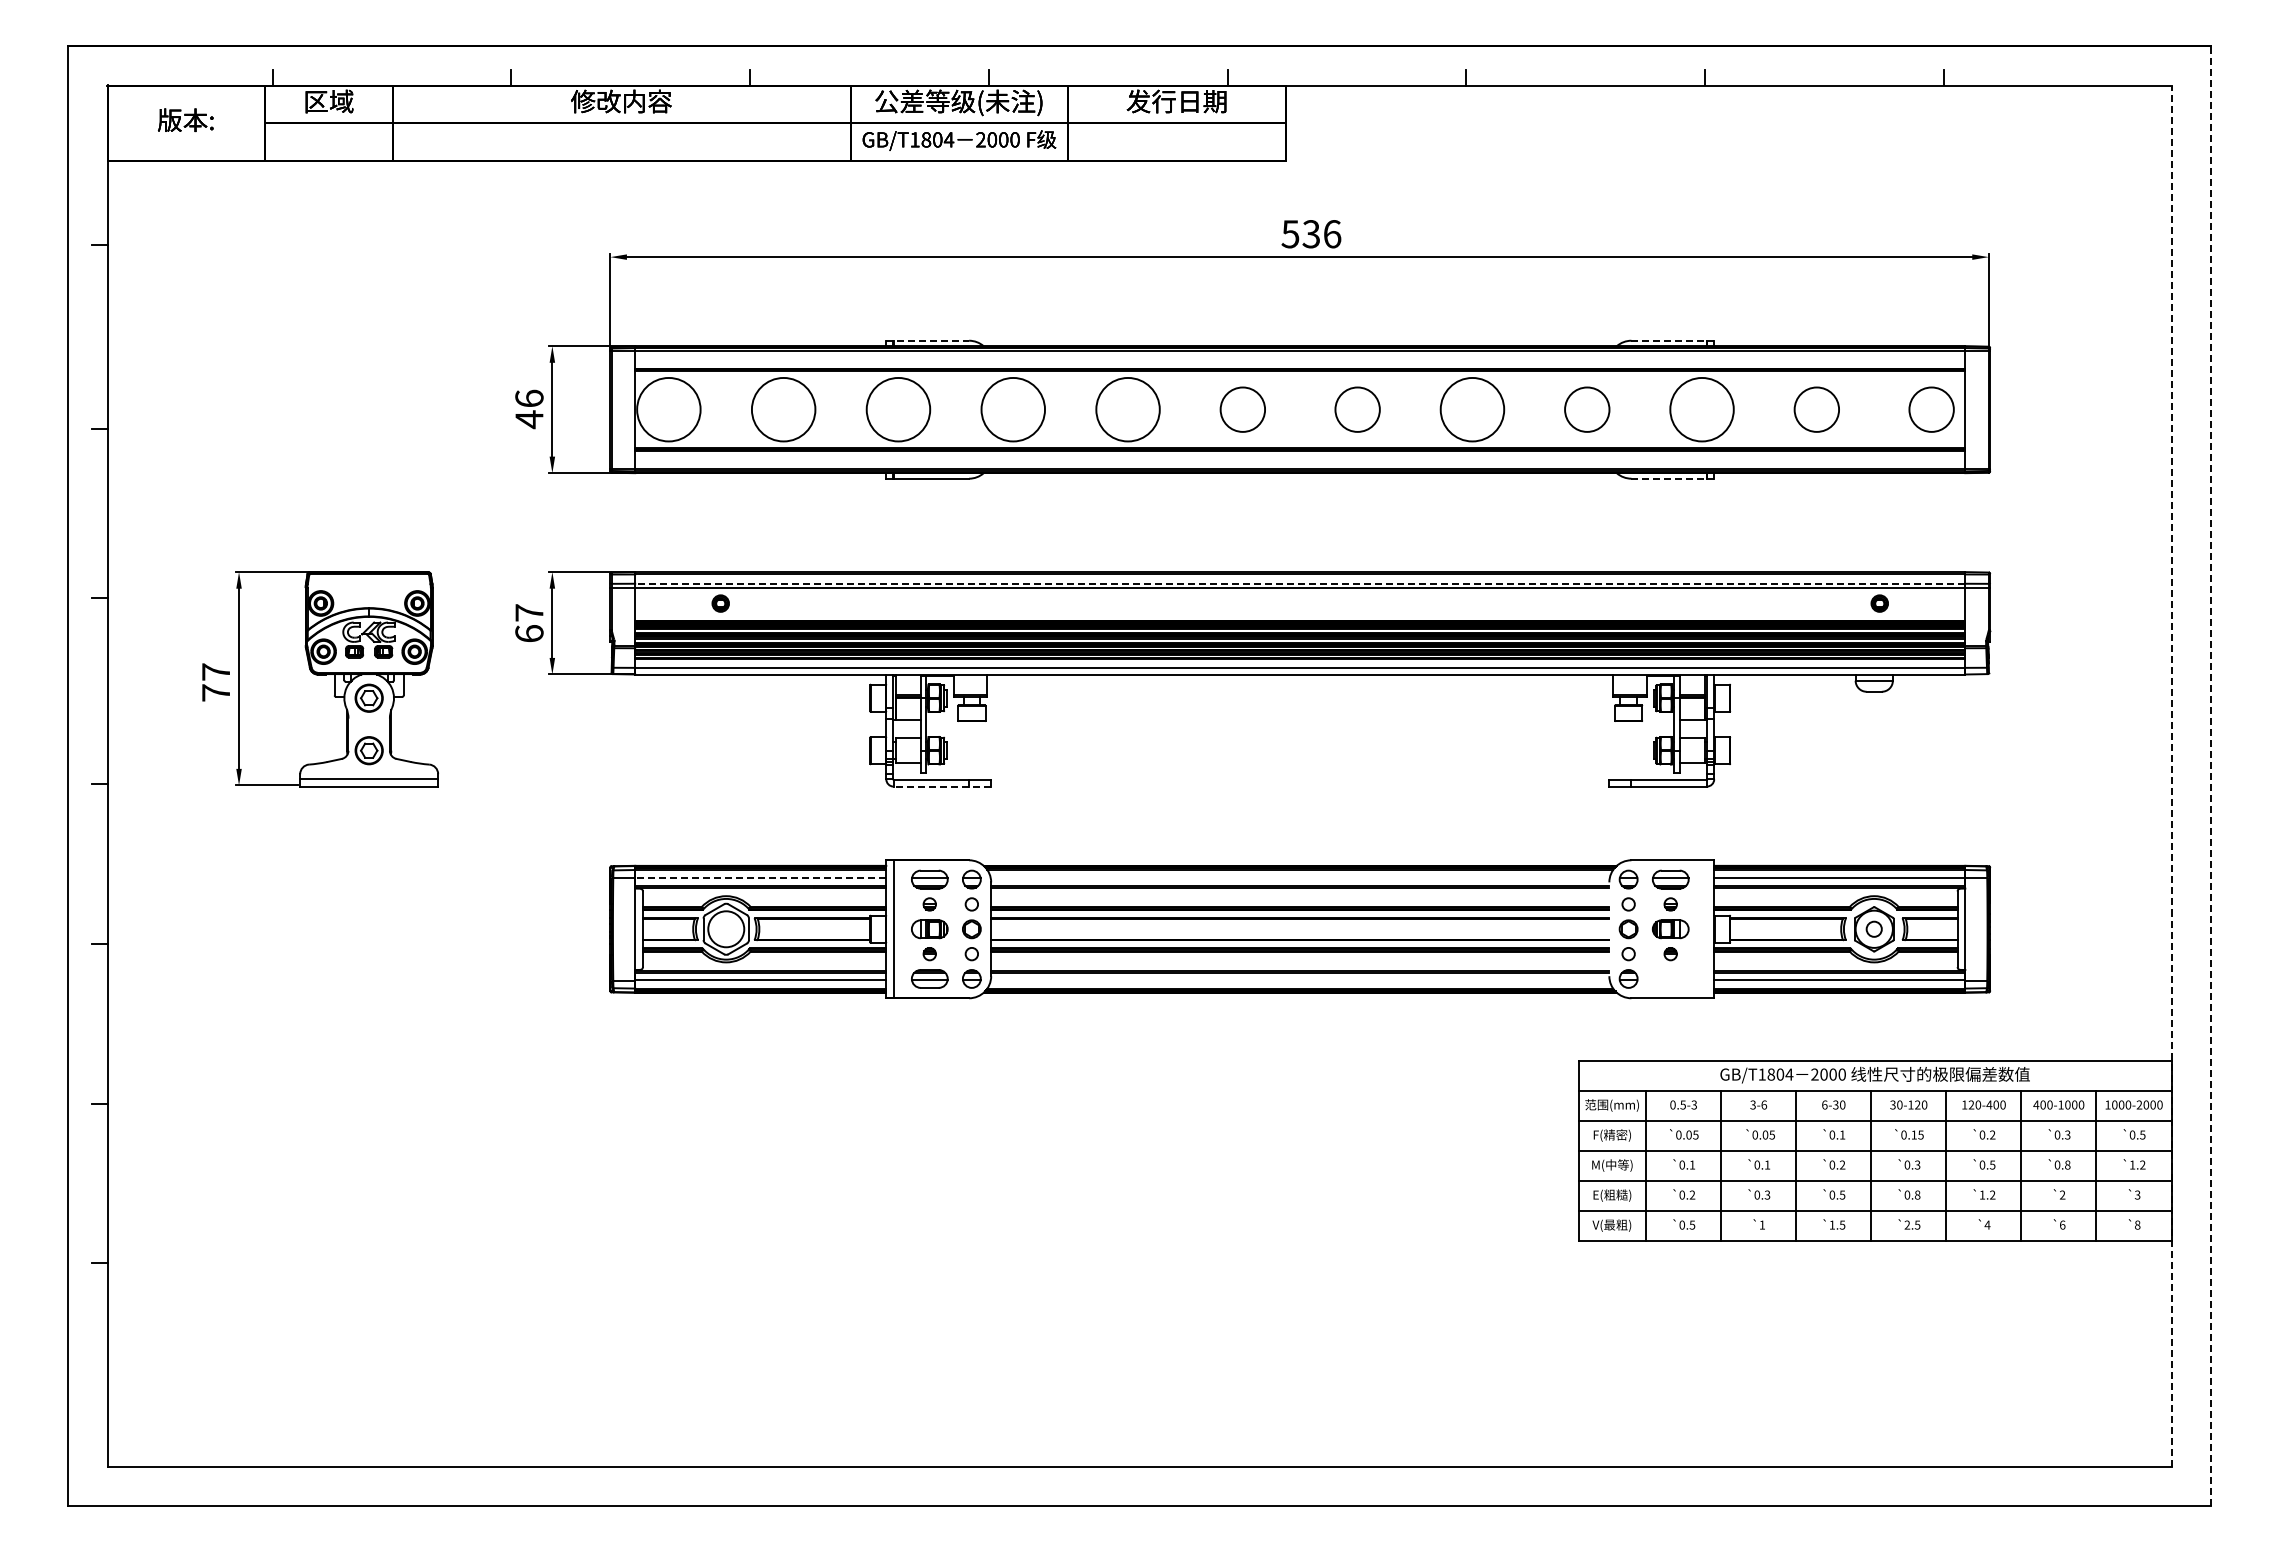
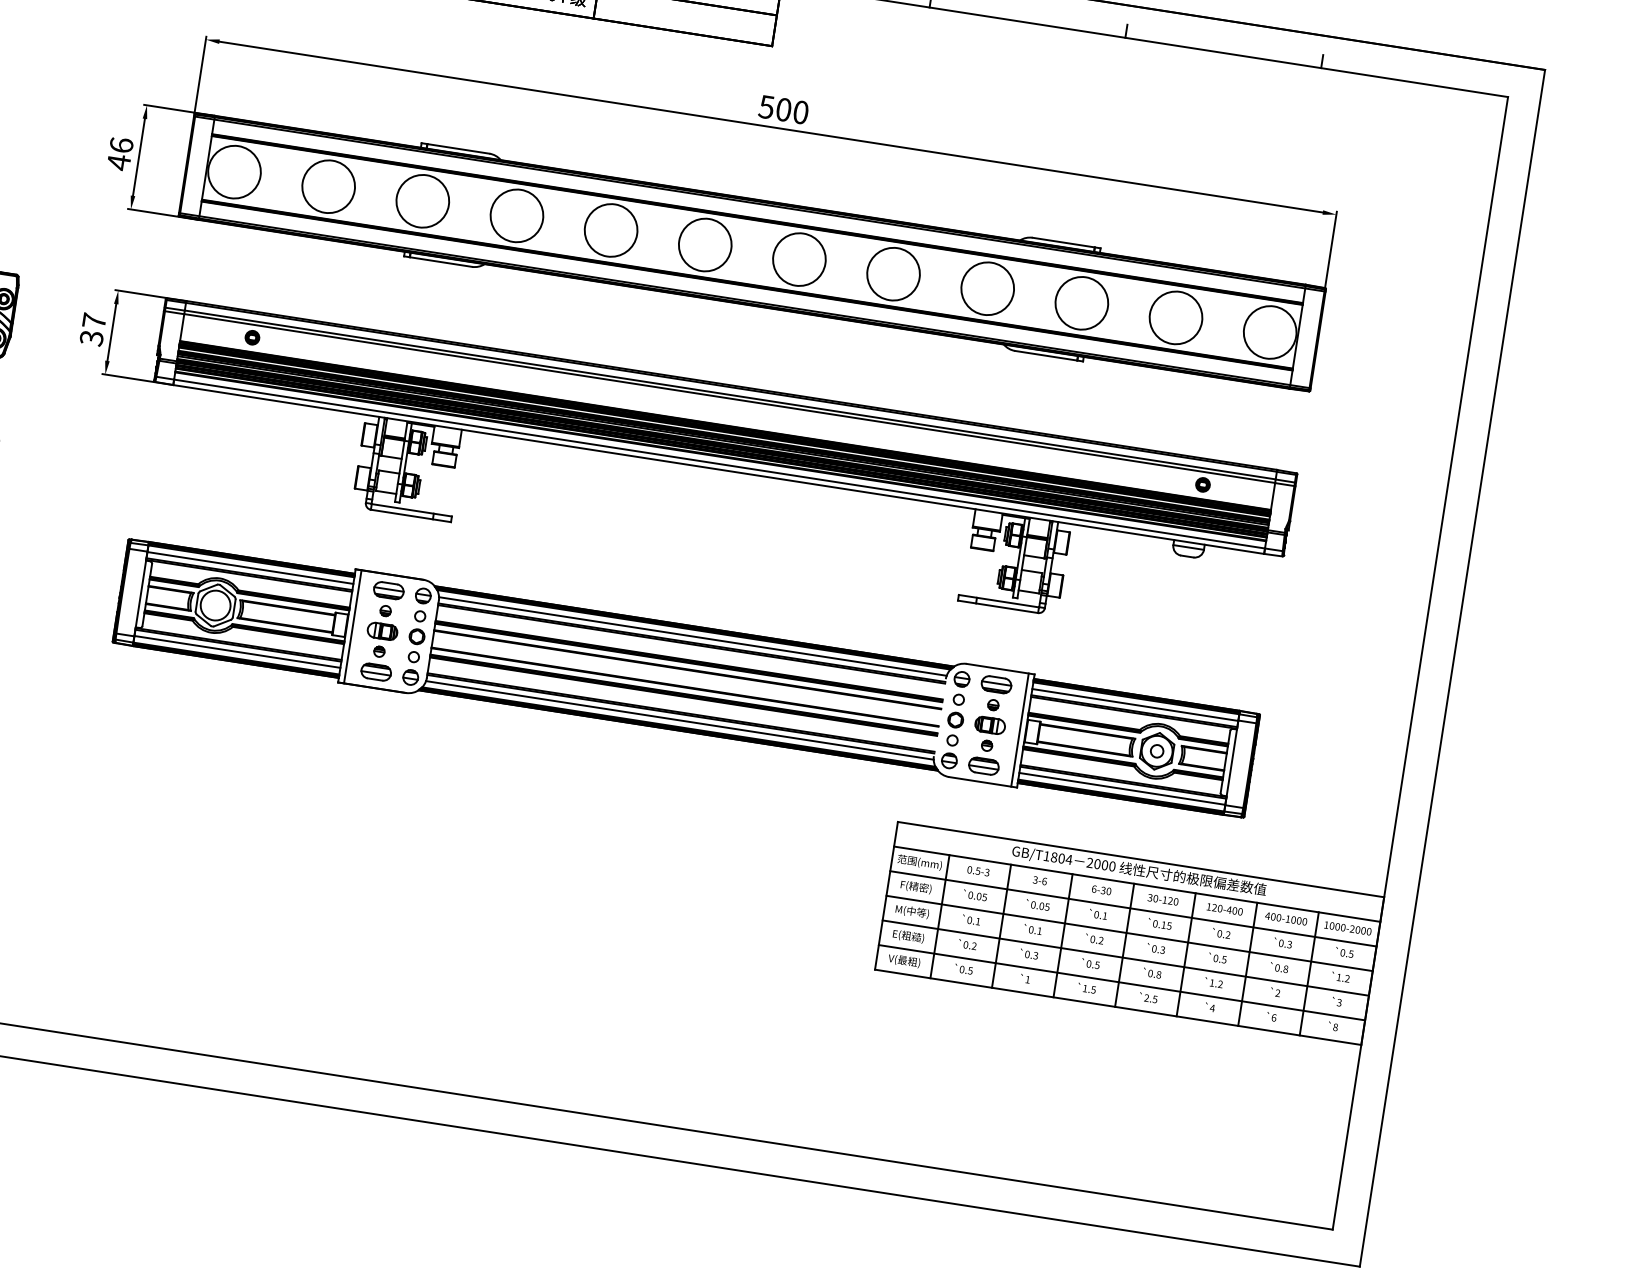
text: (1321, 234) -> (792, 111), 536 -> 500
line: (928, 340) -> (456, 148), dashed -> solid
line: (1673, 340) -> (1067, 242), dashed -> solid
circle: (1242, 409) -> (705, 244), size x1.43
circle: (1357, 409) -> (799, 259), size x1.43
circle: (1587, 409) -> (987, 288), size x1.43
circle: (1816, 409) -> (1175, 317), size x1.43
circle: (1931, 409) -> (1270, 332), size x1.43
line: (1673, 478) -> (1049, 356), dashed -> solid
line: (1299, 583) -> (729, 394), dashed -> solid
text: (529, 633) -> (91, 338), 67 -> 37
line: (2171, 775) -> (1420, 662), dashed -> solid
line: (2210, 776) -> (1452, 668), dashed -> solid
line: (942, 786) -> (411, 515), dashed -> solid
line: (760, 878) -> (250, 568), dashed -> solid
line: (1299, 878) -> (692, 636), added
line: (1707, 929) -> (1020, 730), added
part: (1670, 978) -> (983, 765), added
line: (1299, 980) -> (679, 720), added

